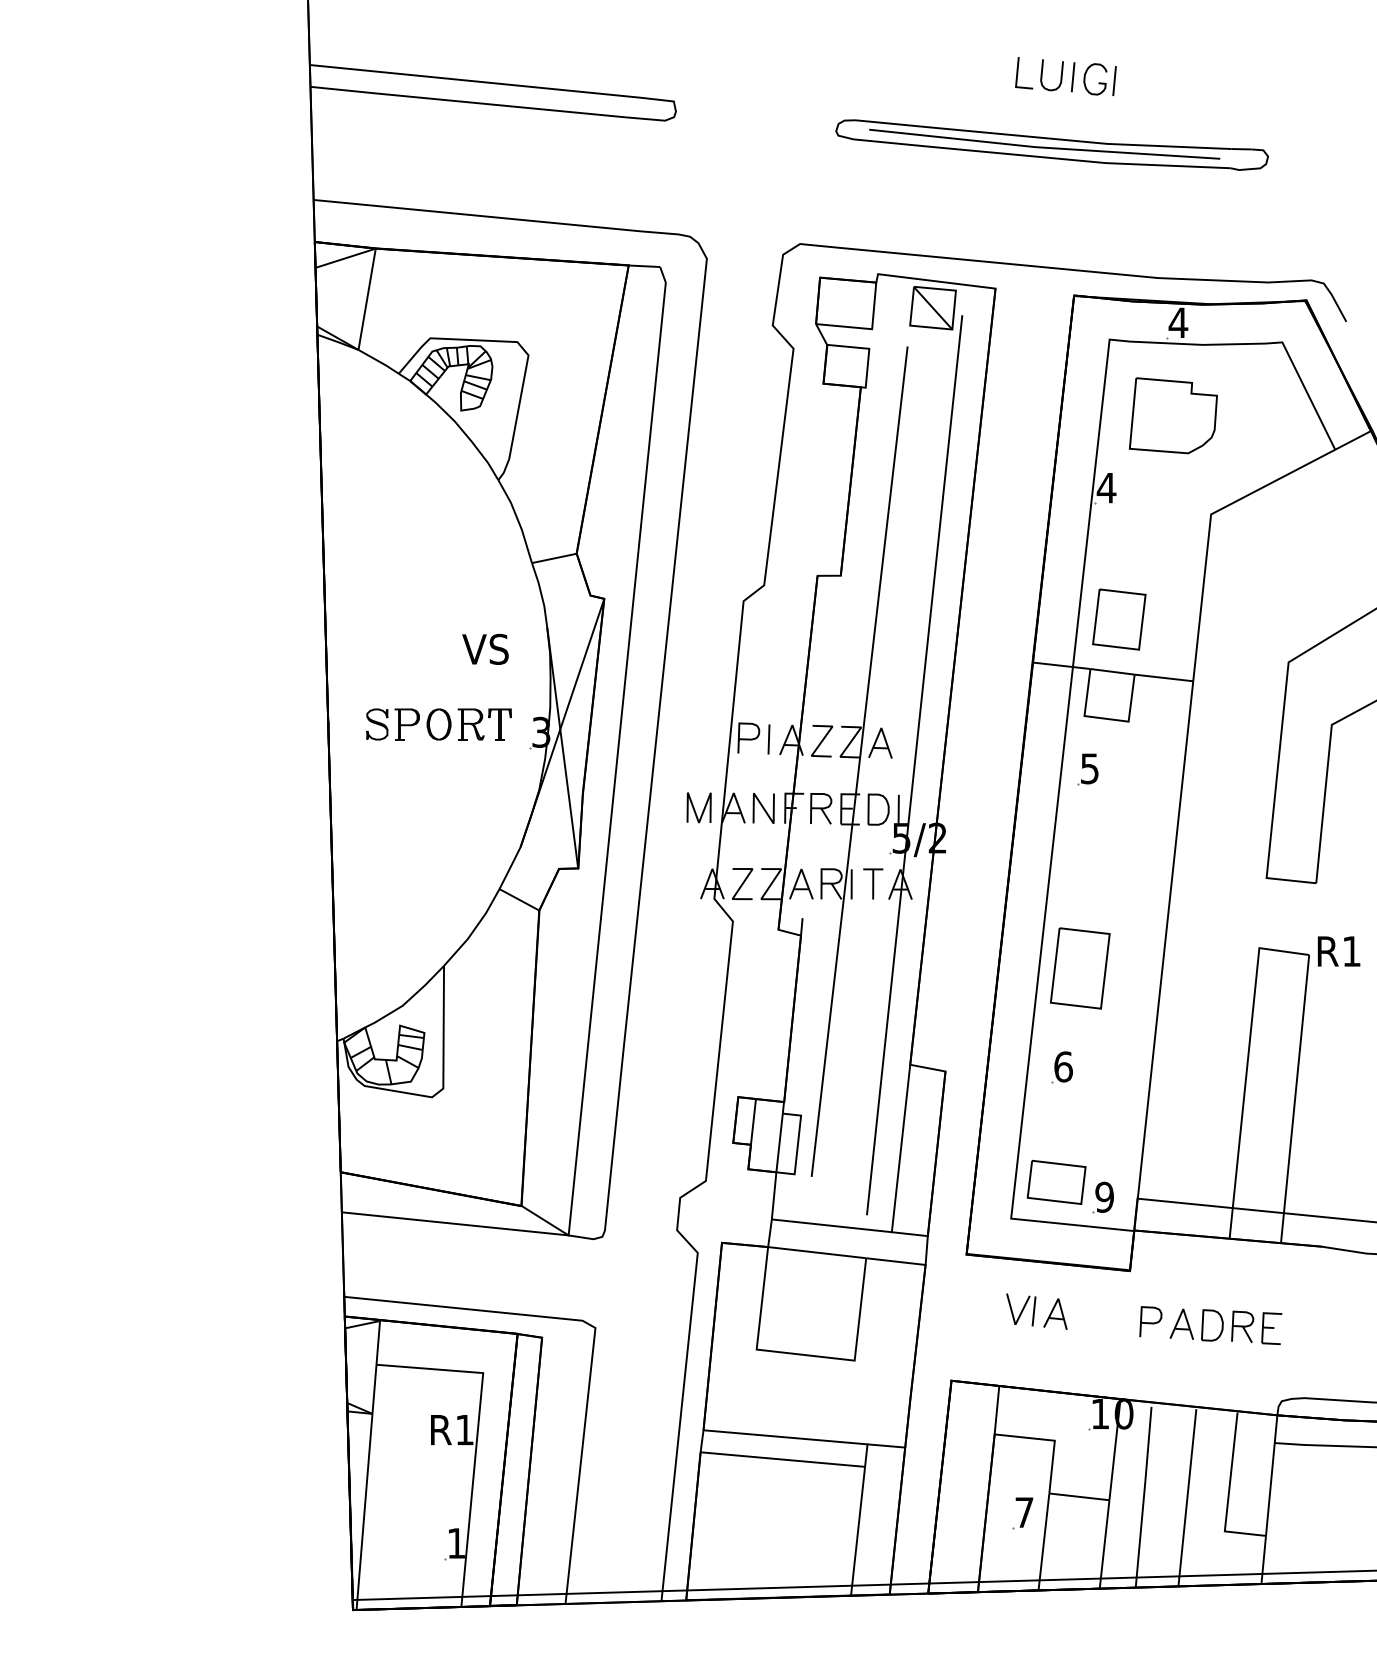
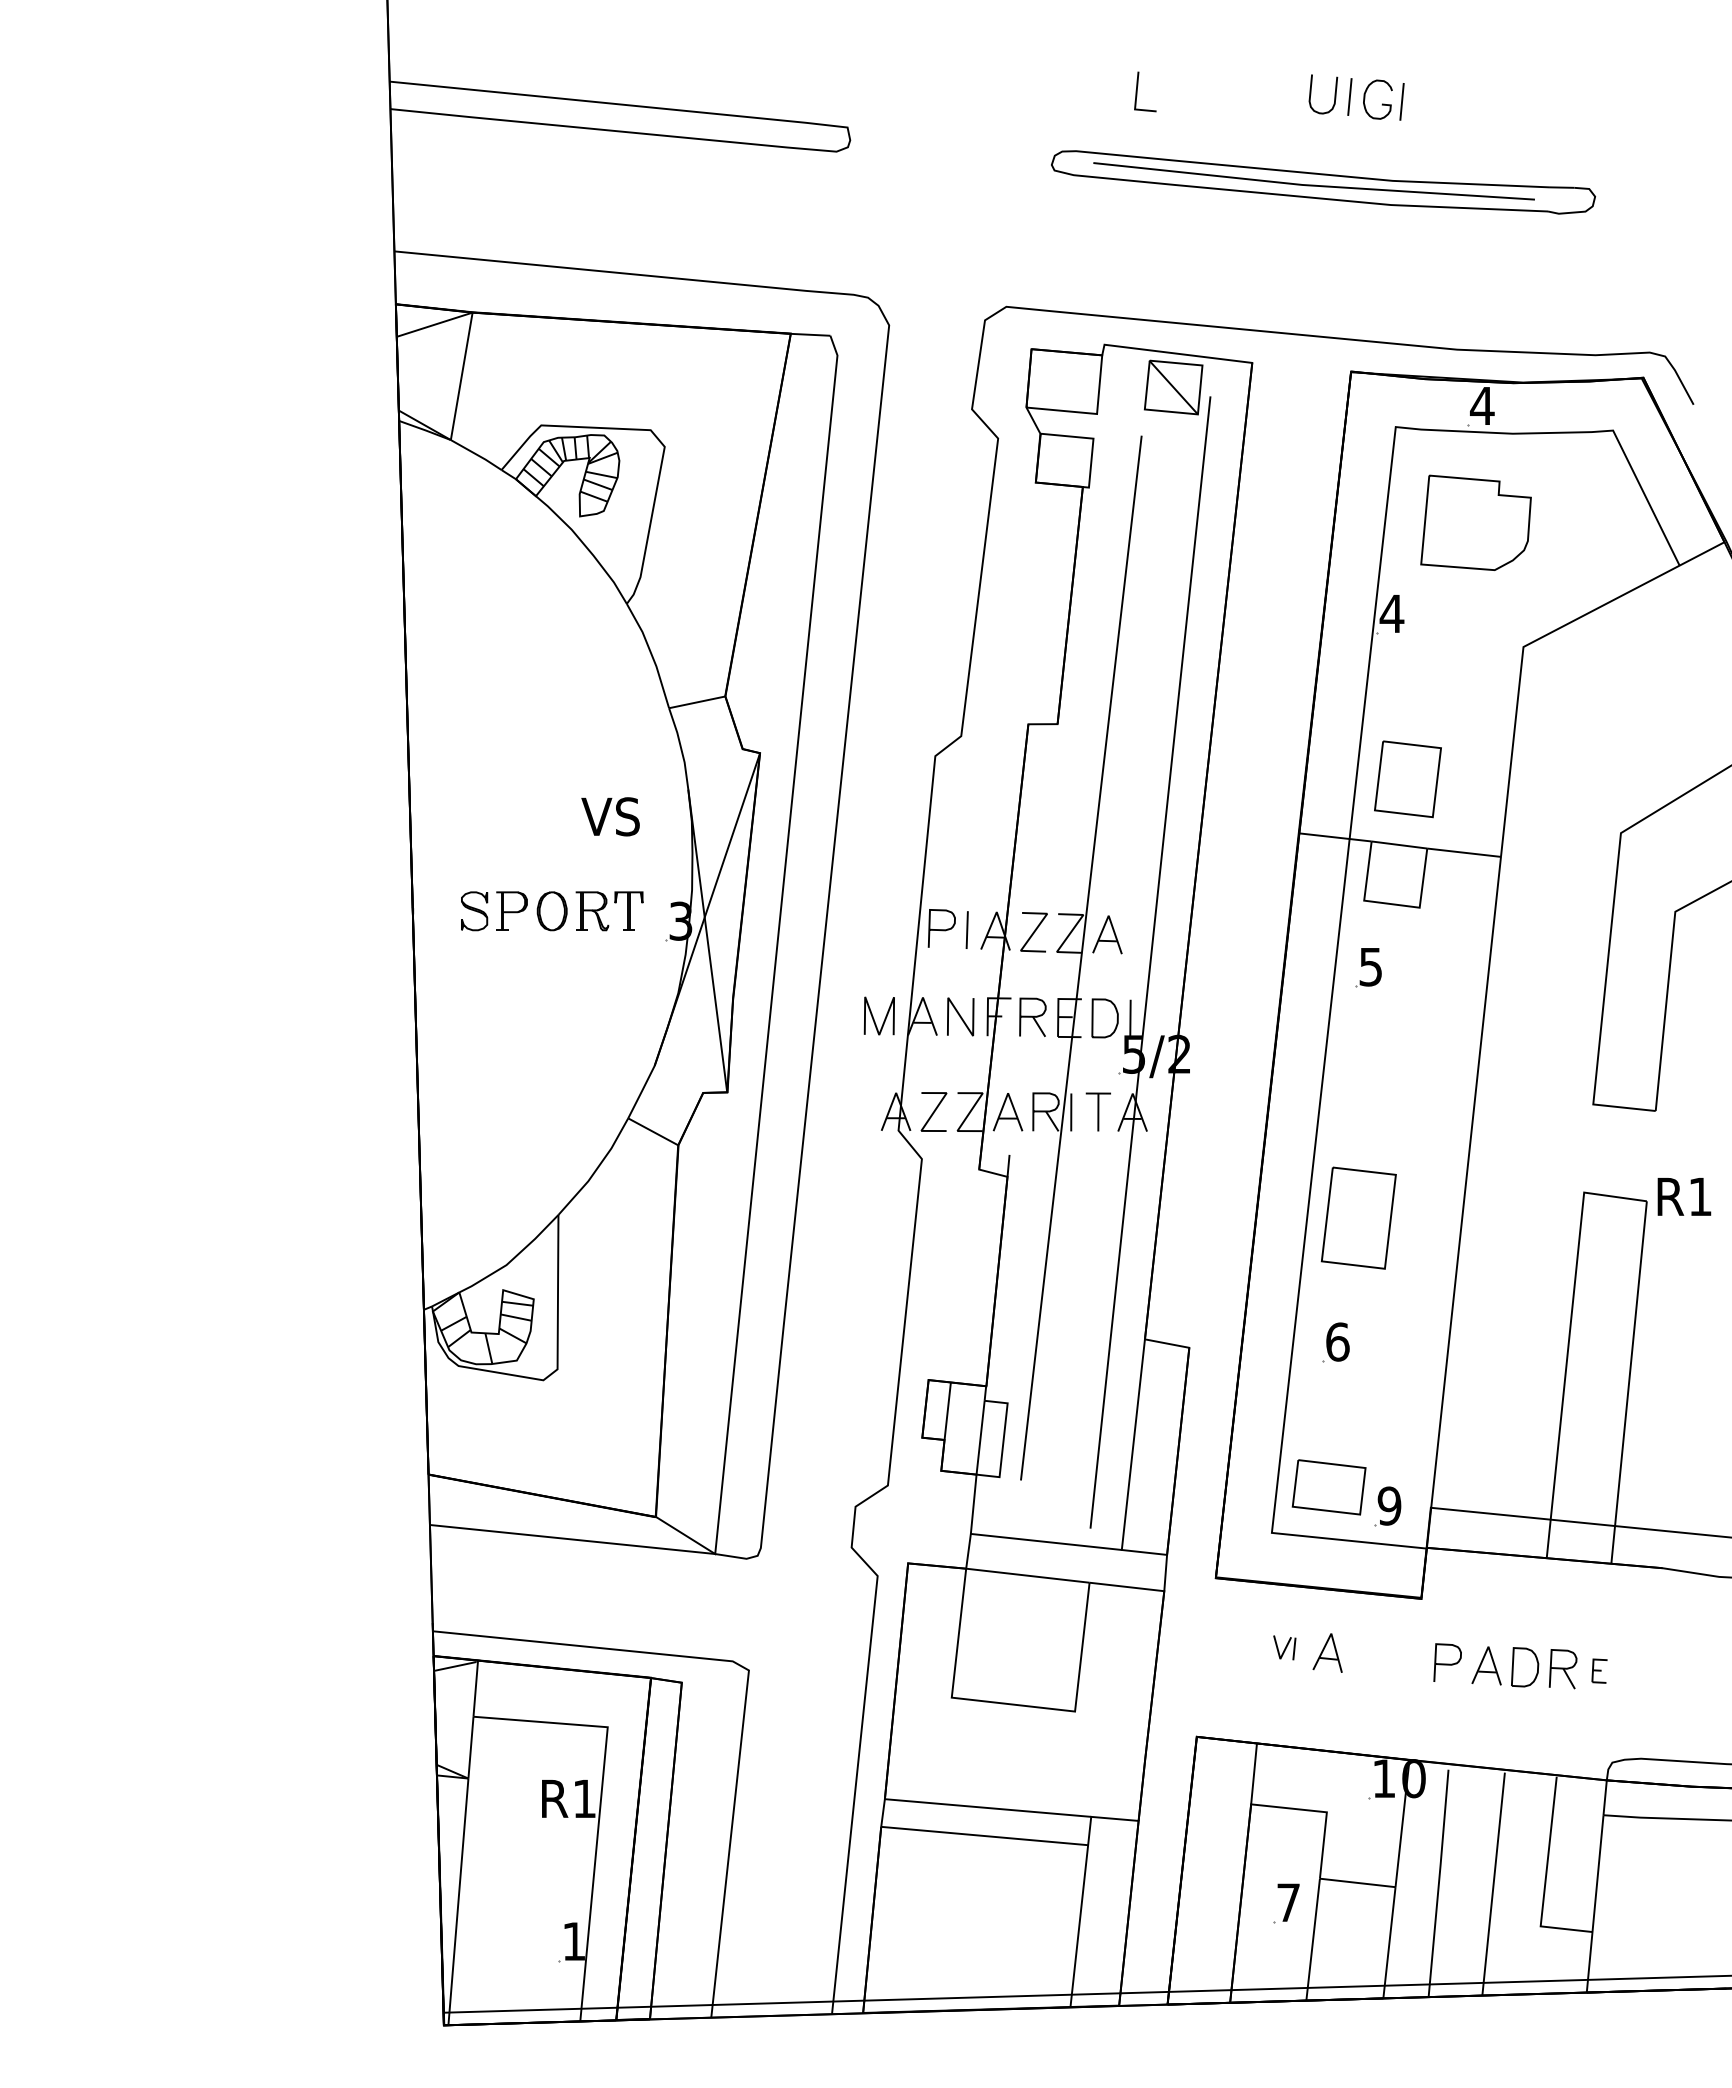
line: (1017, 72) -> (1137, 91), moved
part: (1021, 1309) -> (1284, 1647), size x0.6
part: (1271, 1328) -> (1599, 1670), size x0.6

